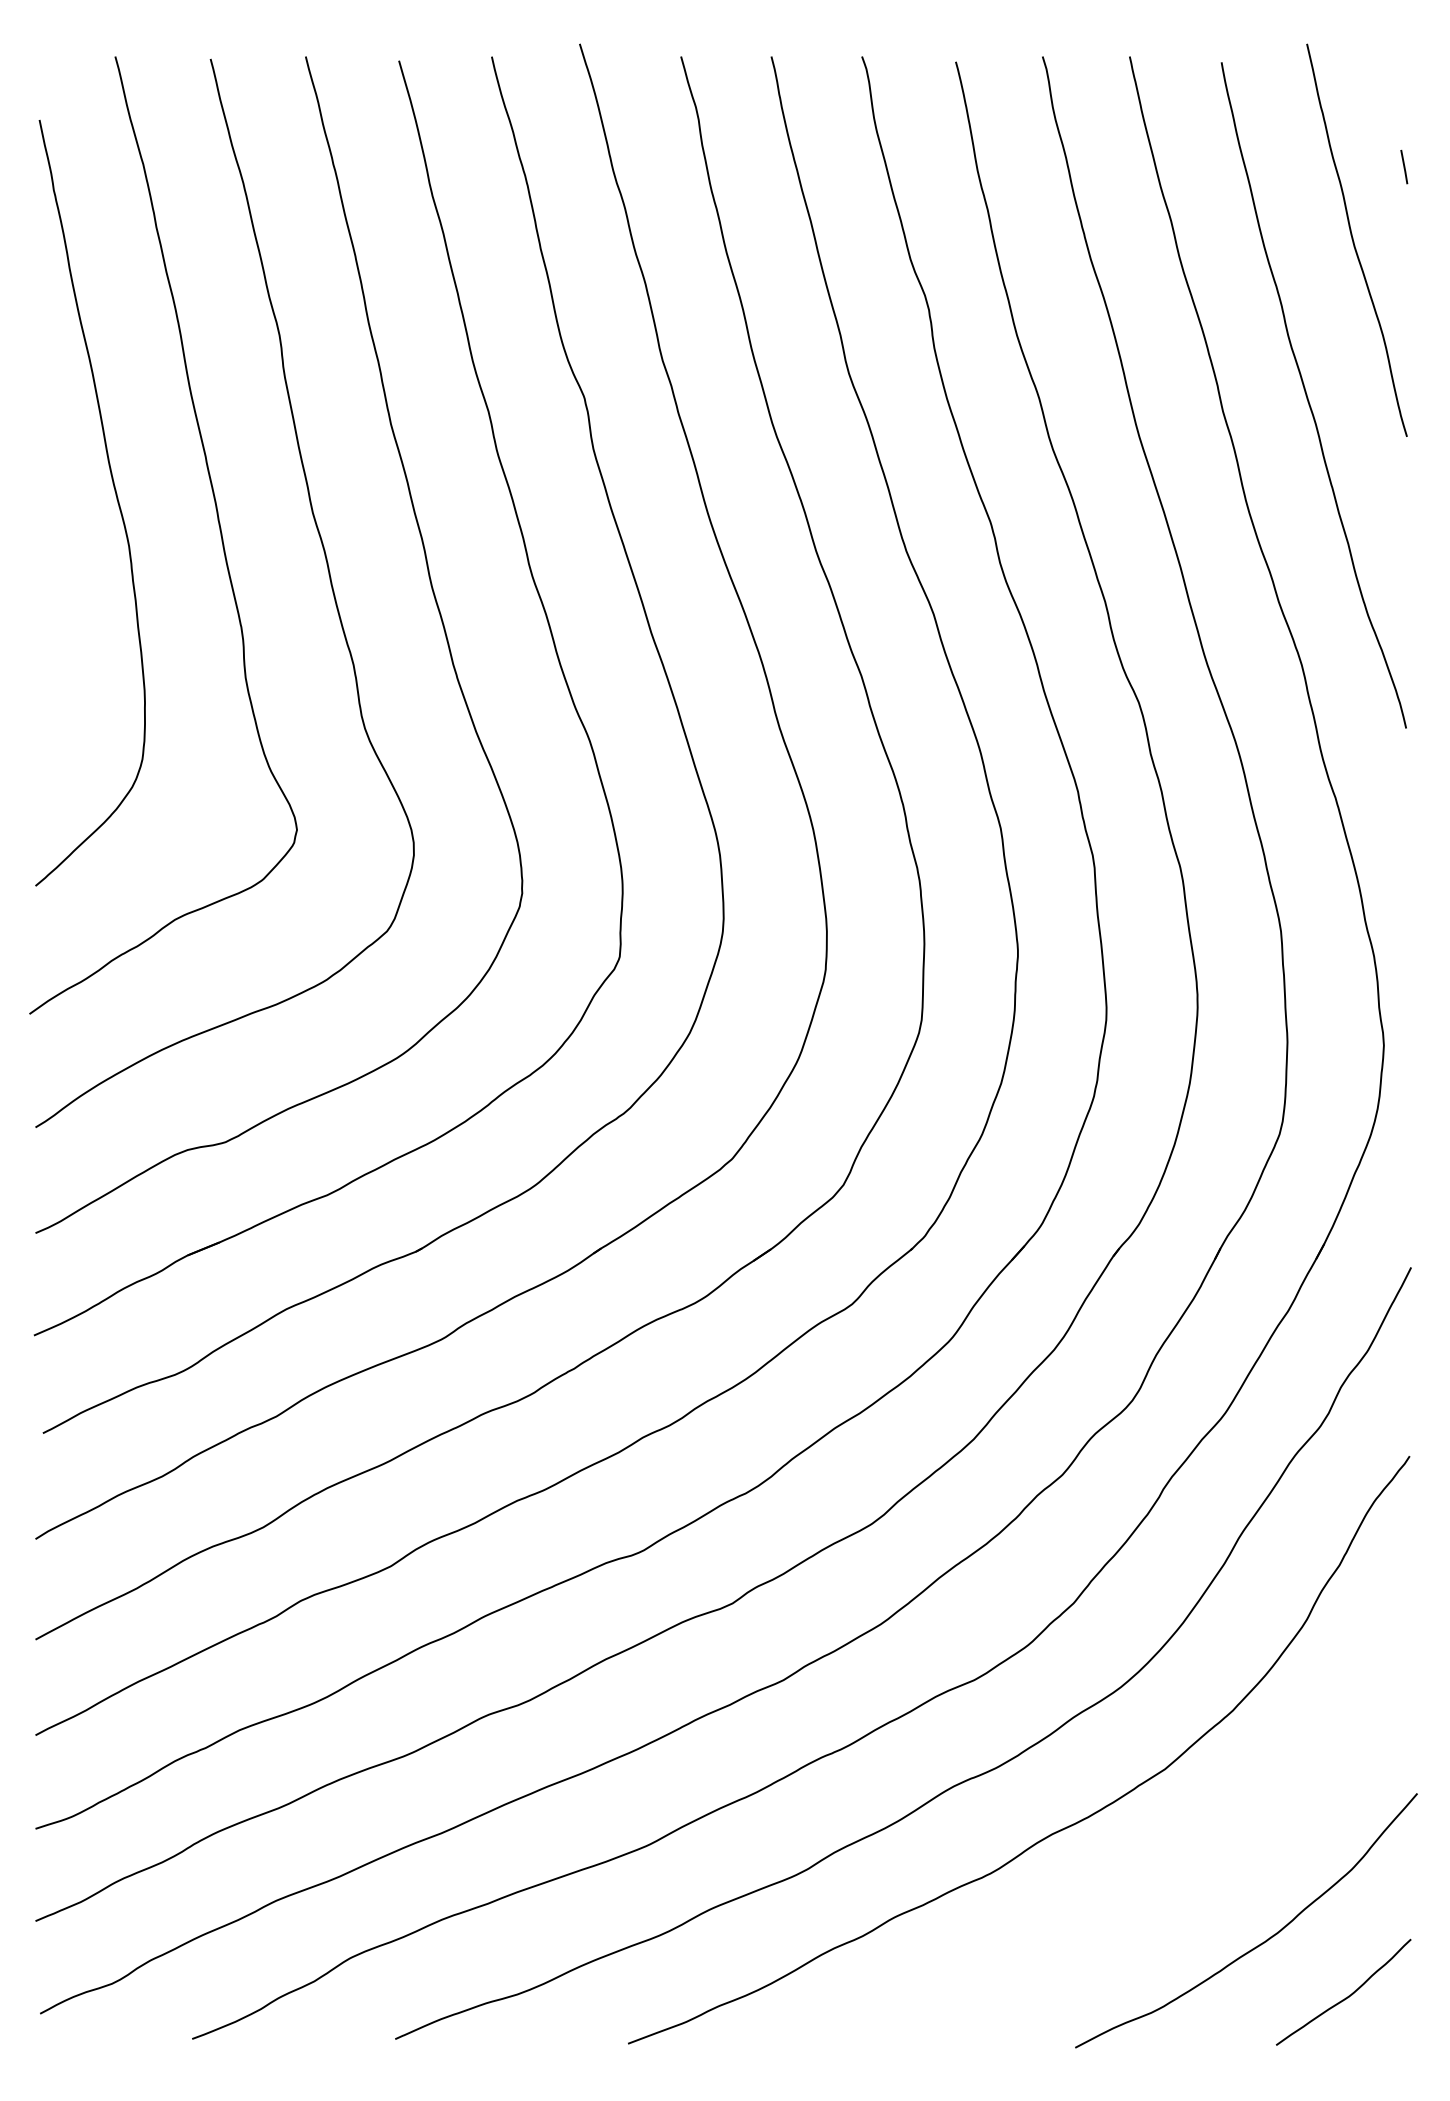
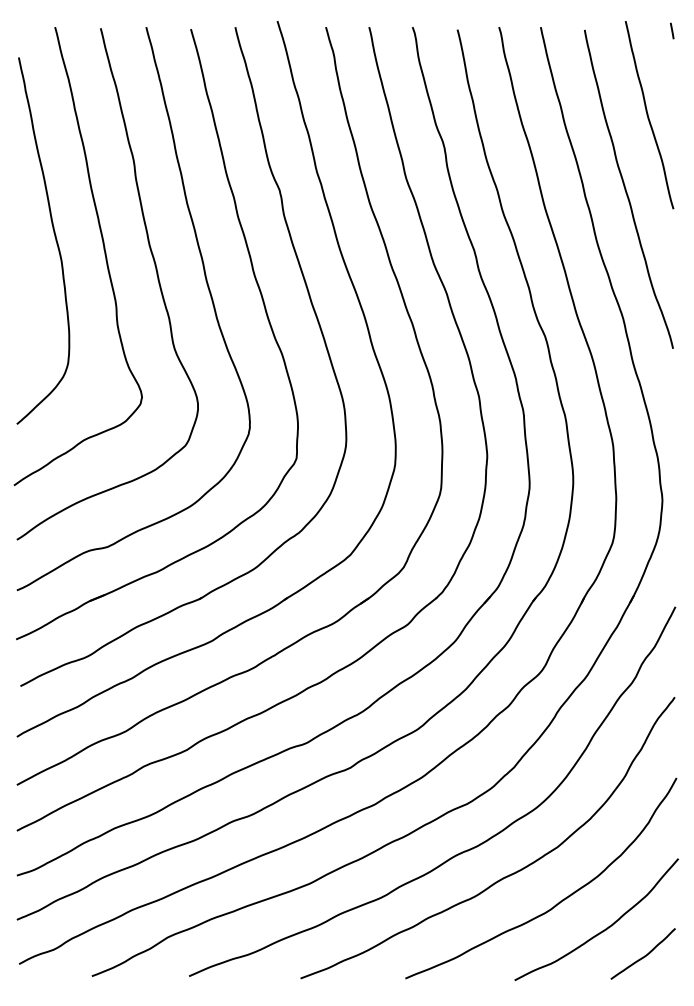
line: (1404, 165) -> (672, 30), moved
curve: (1168, 1882) -> (559, 901), added

